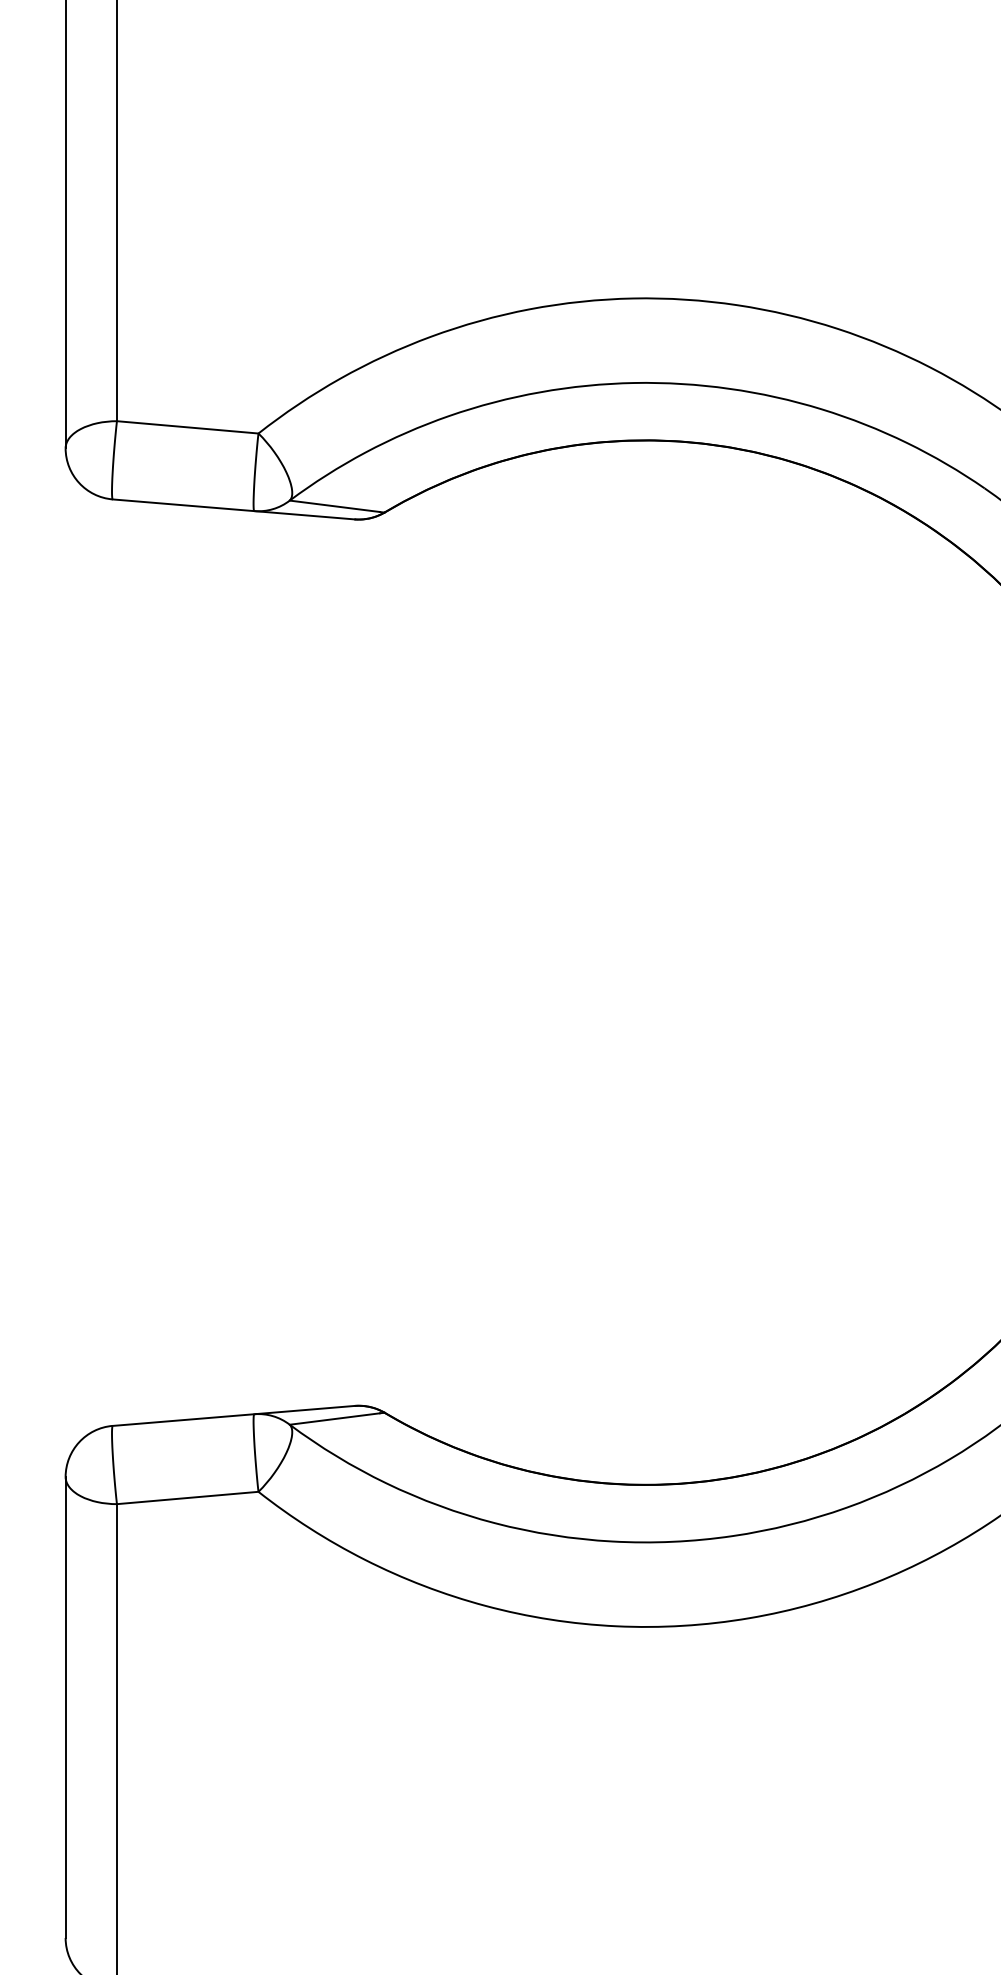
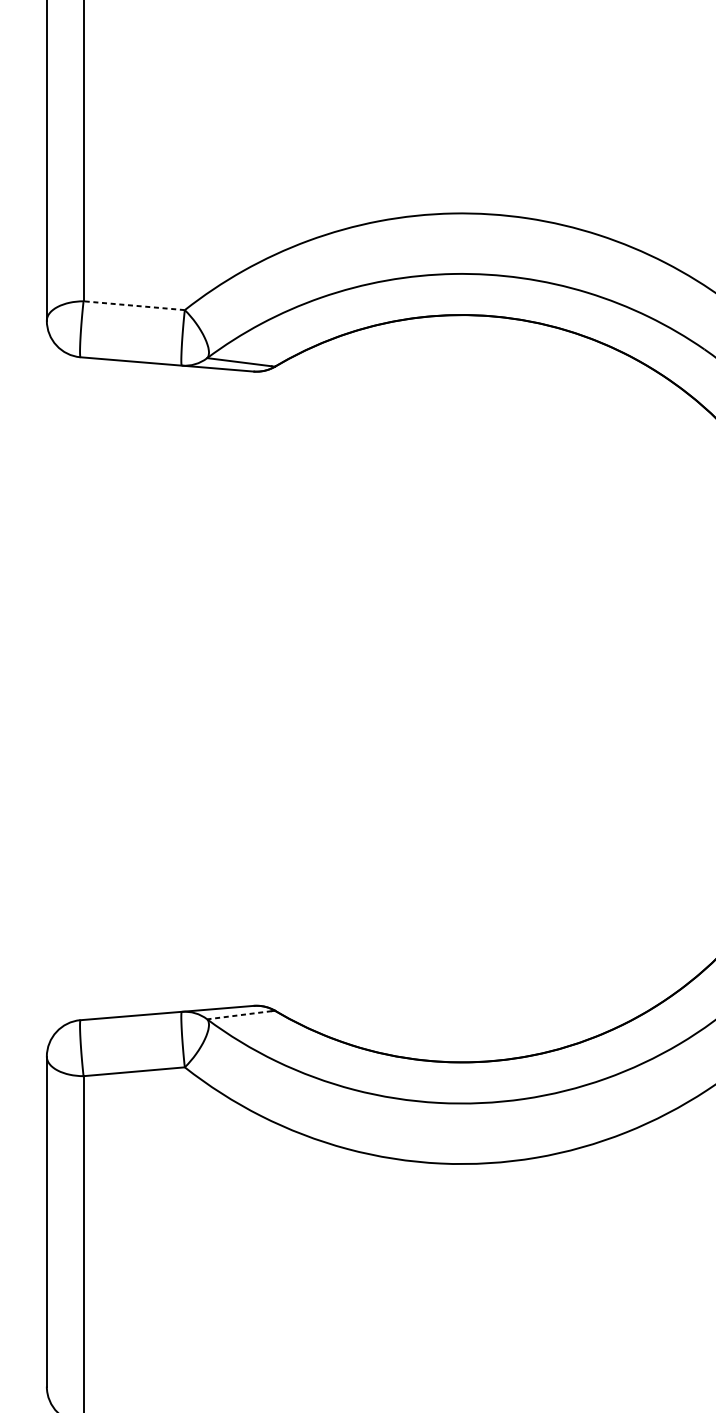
line: (187, 427) -> (134, 305), solid -> dashed
line: (334, 1419) -> (239, 1015), solid -> dashed

